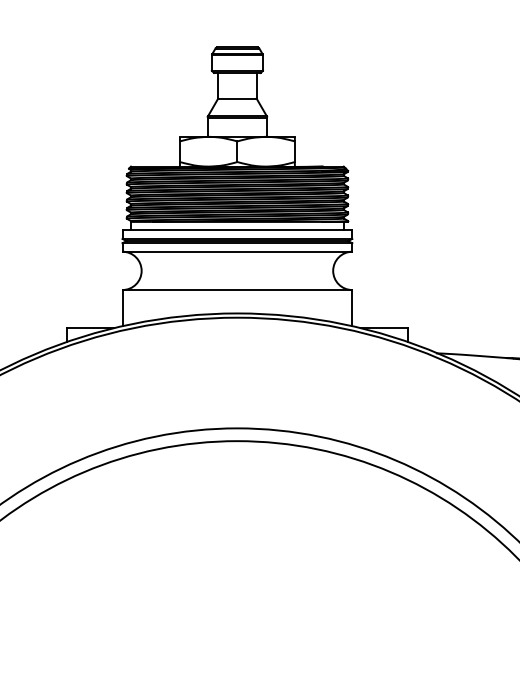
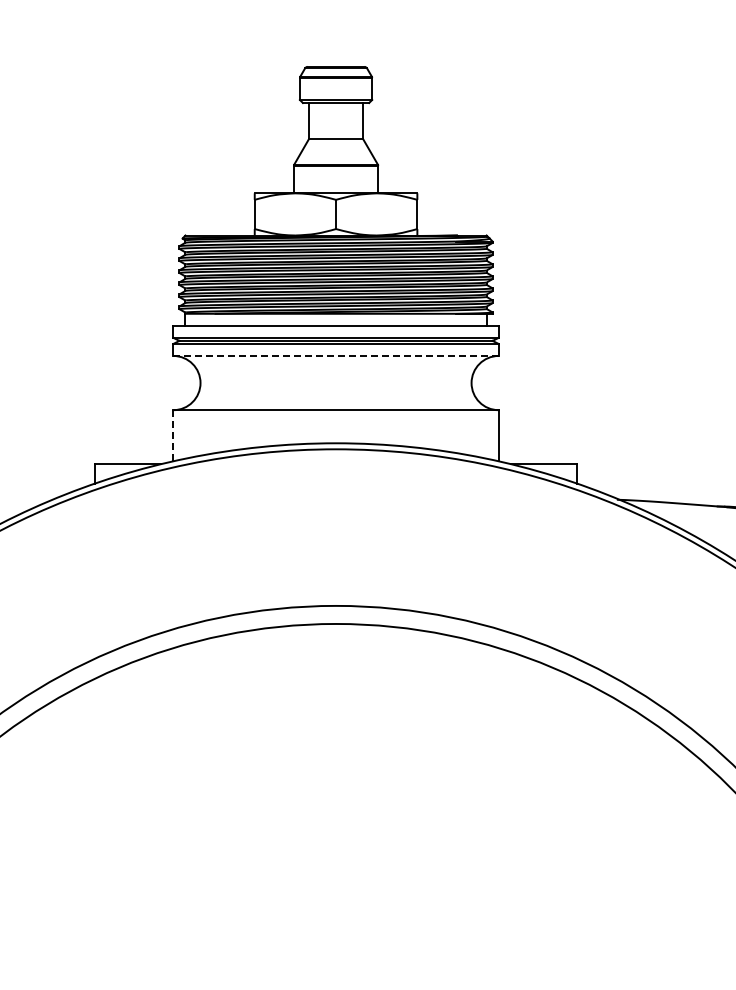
line: (237, 251) -> (336, 355), solid -> dashed
line: (122, 307) -> (173, 435), solid -> dashed

